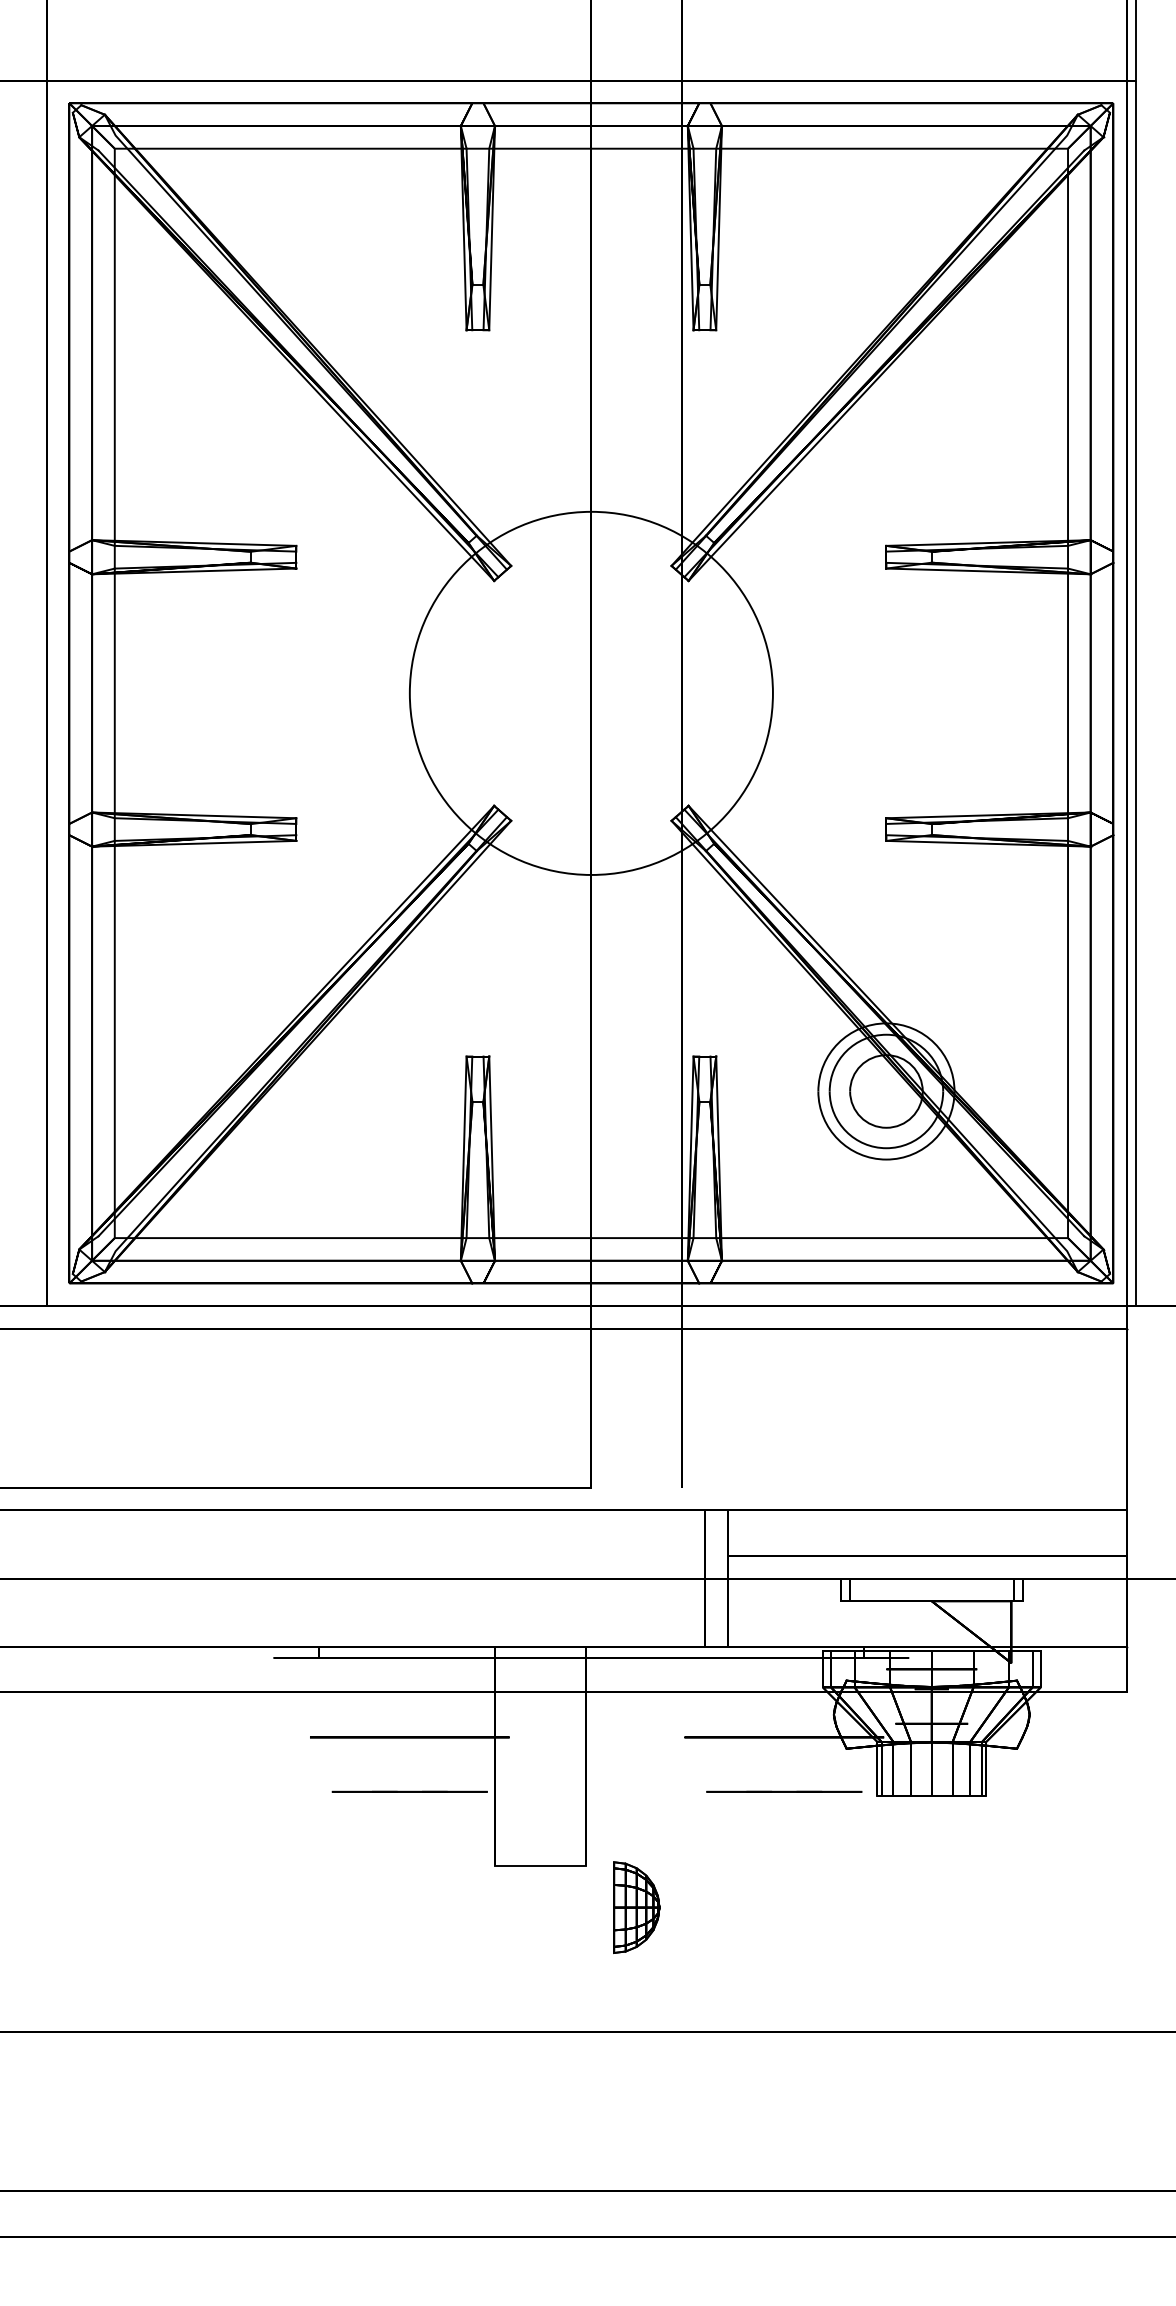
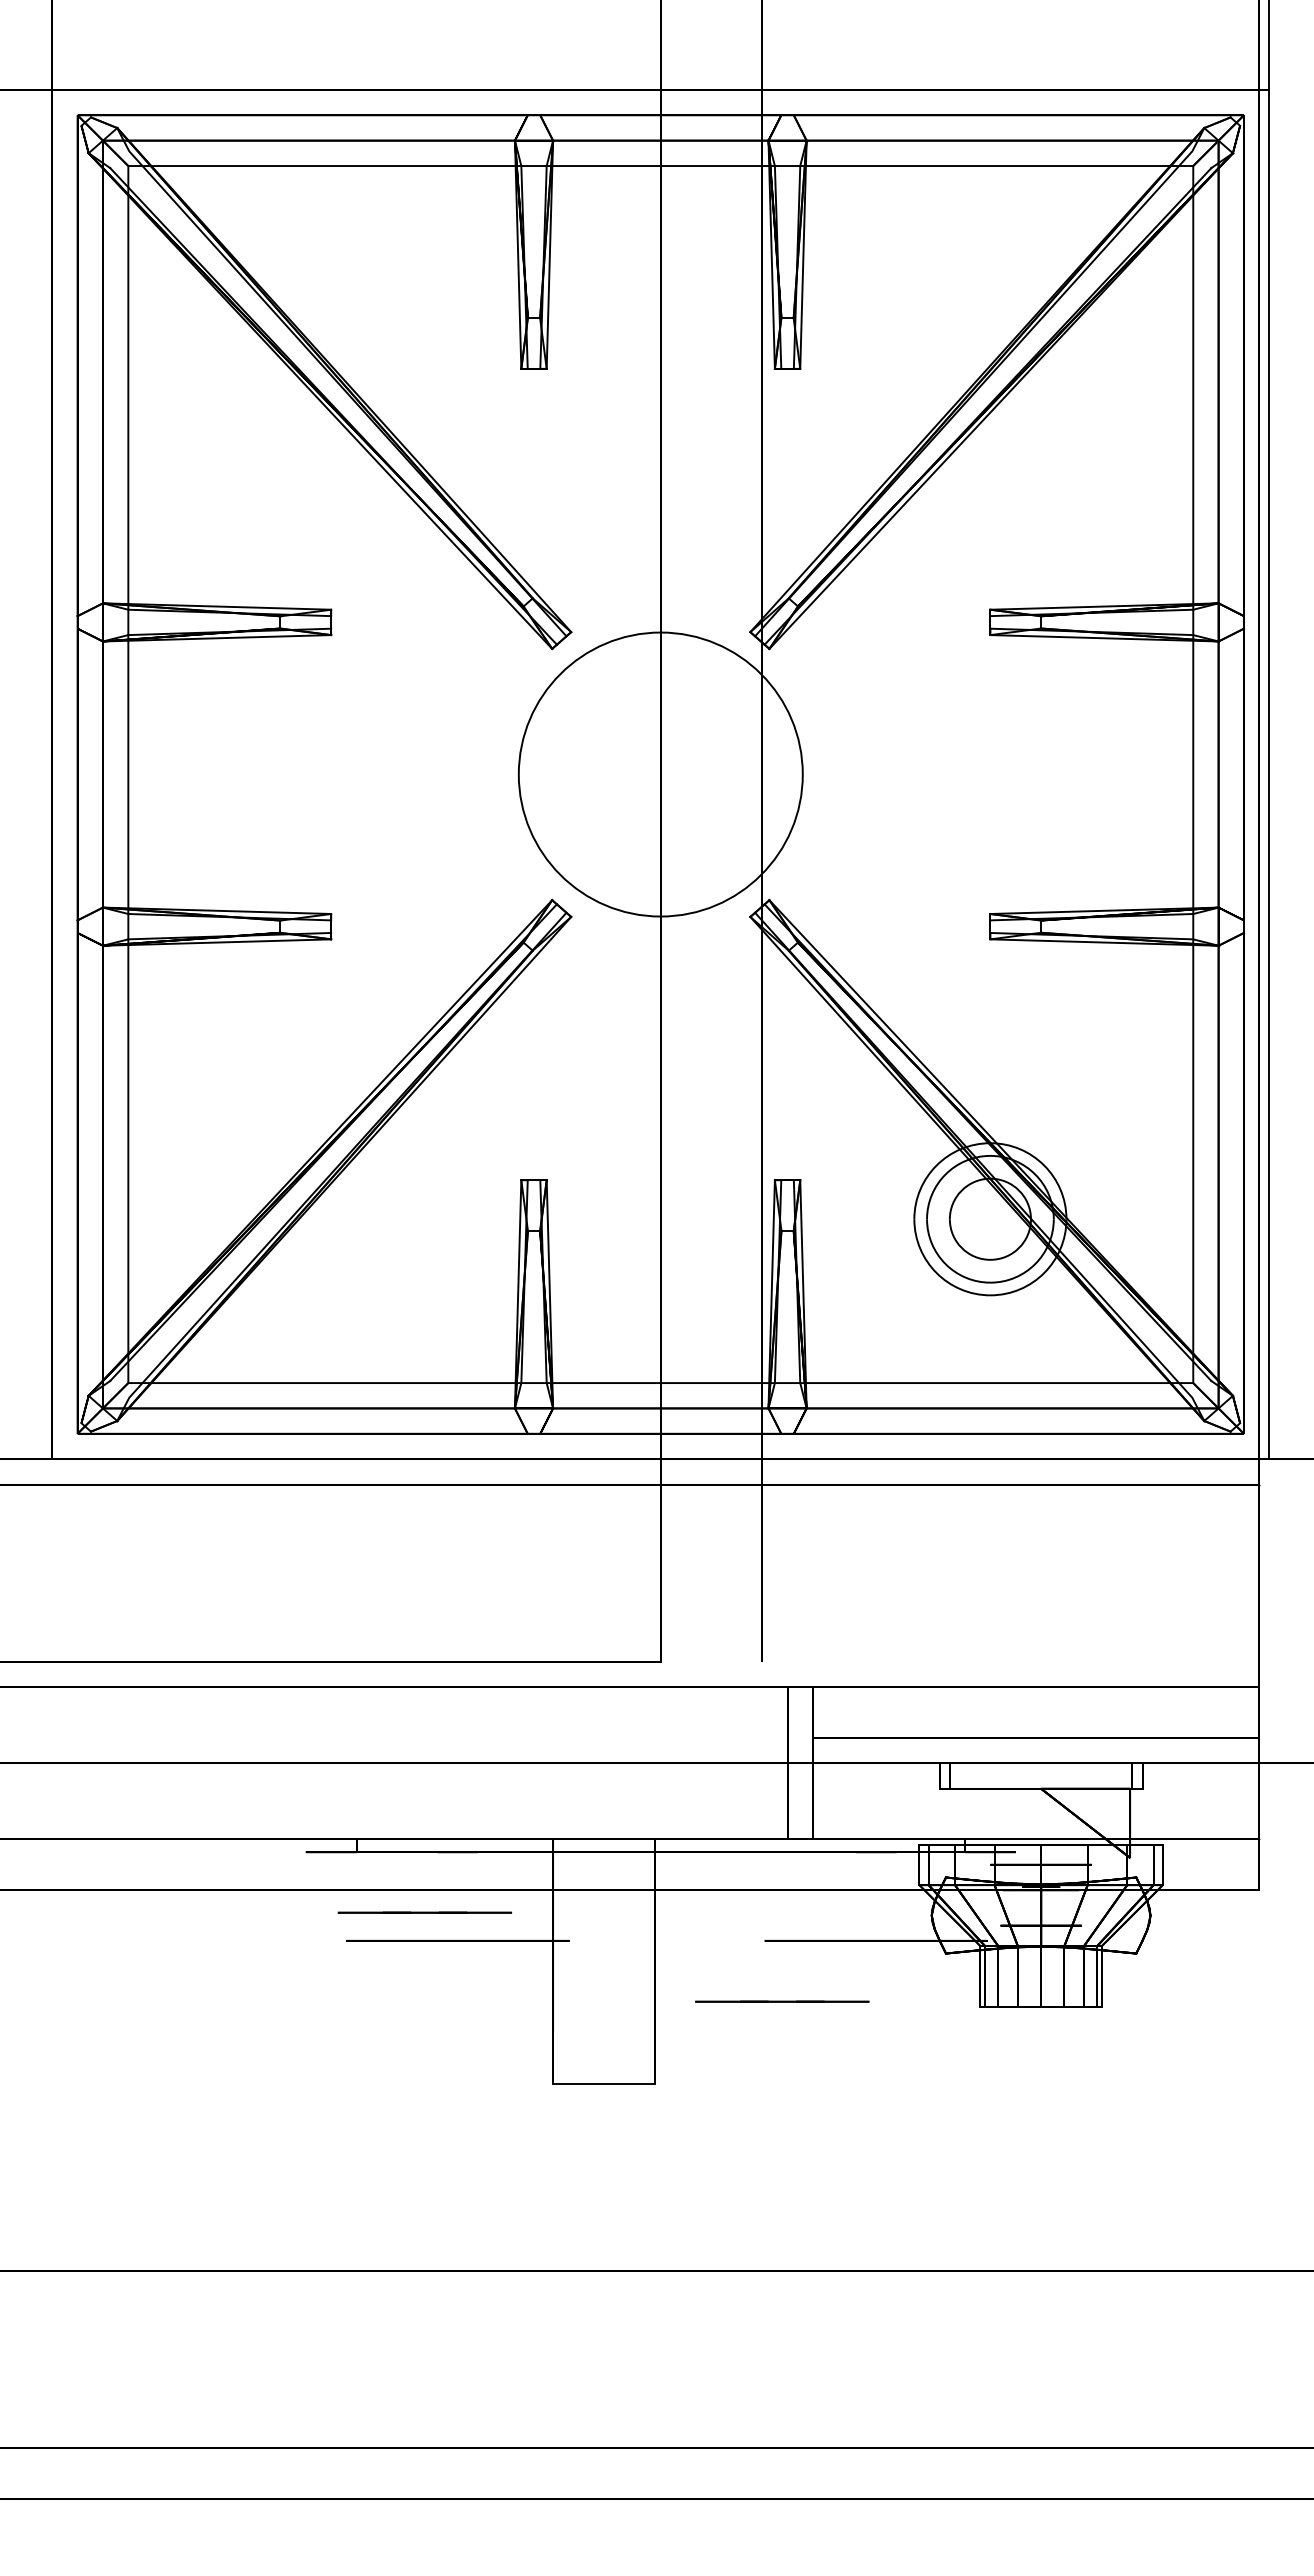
circle: (591, 693) -> (660, 774), size x0.7
line: (409, 1791) -> (424, 1912), moved
line: (784, 1791) -> (782, 2001), moved
part: (636, 1907) -> (711, 2130), removed

